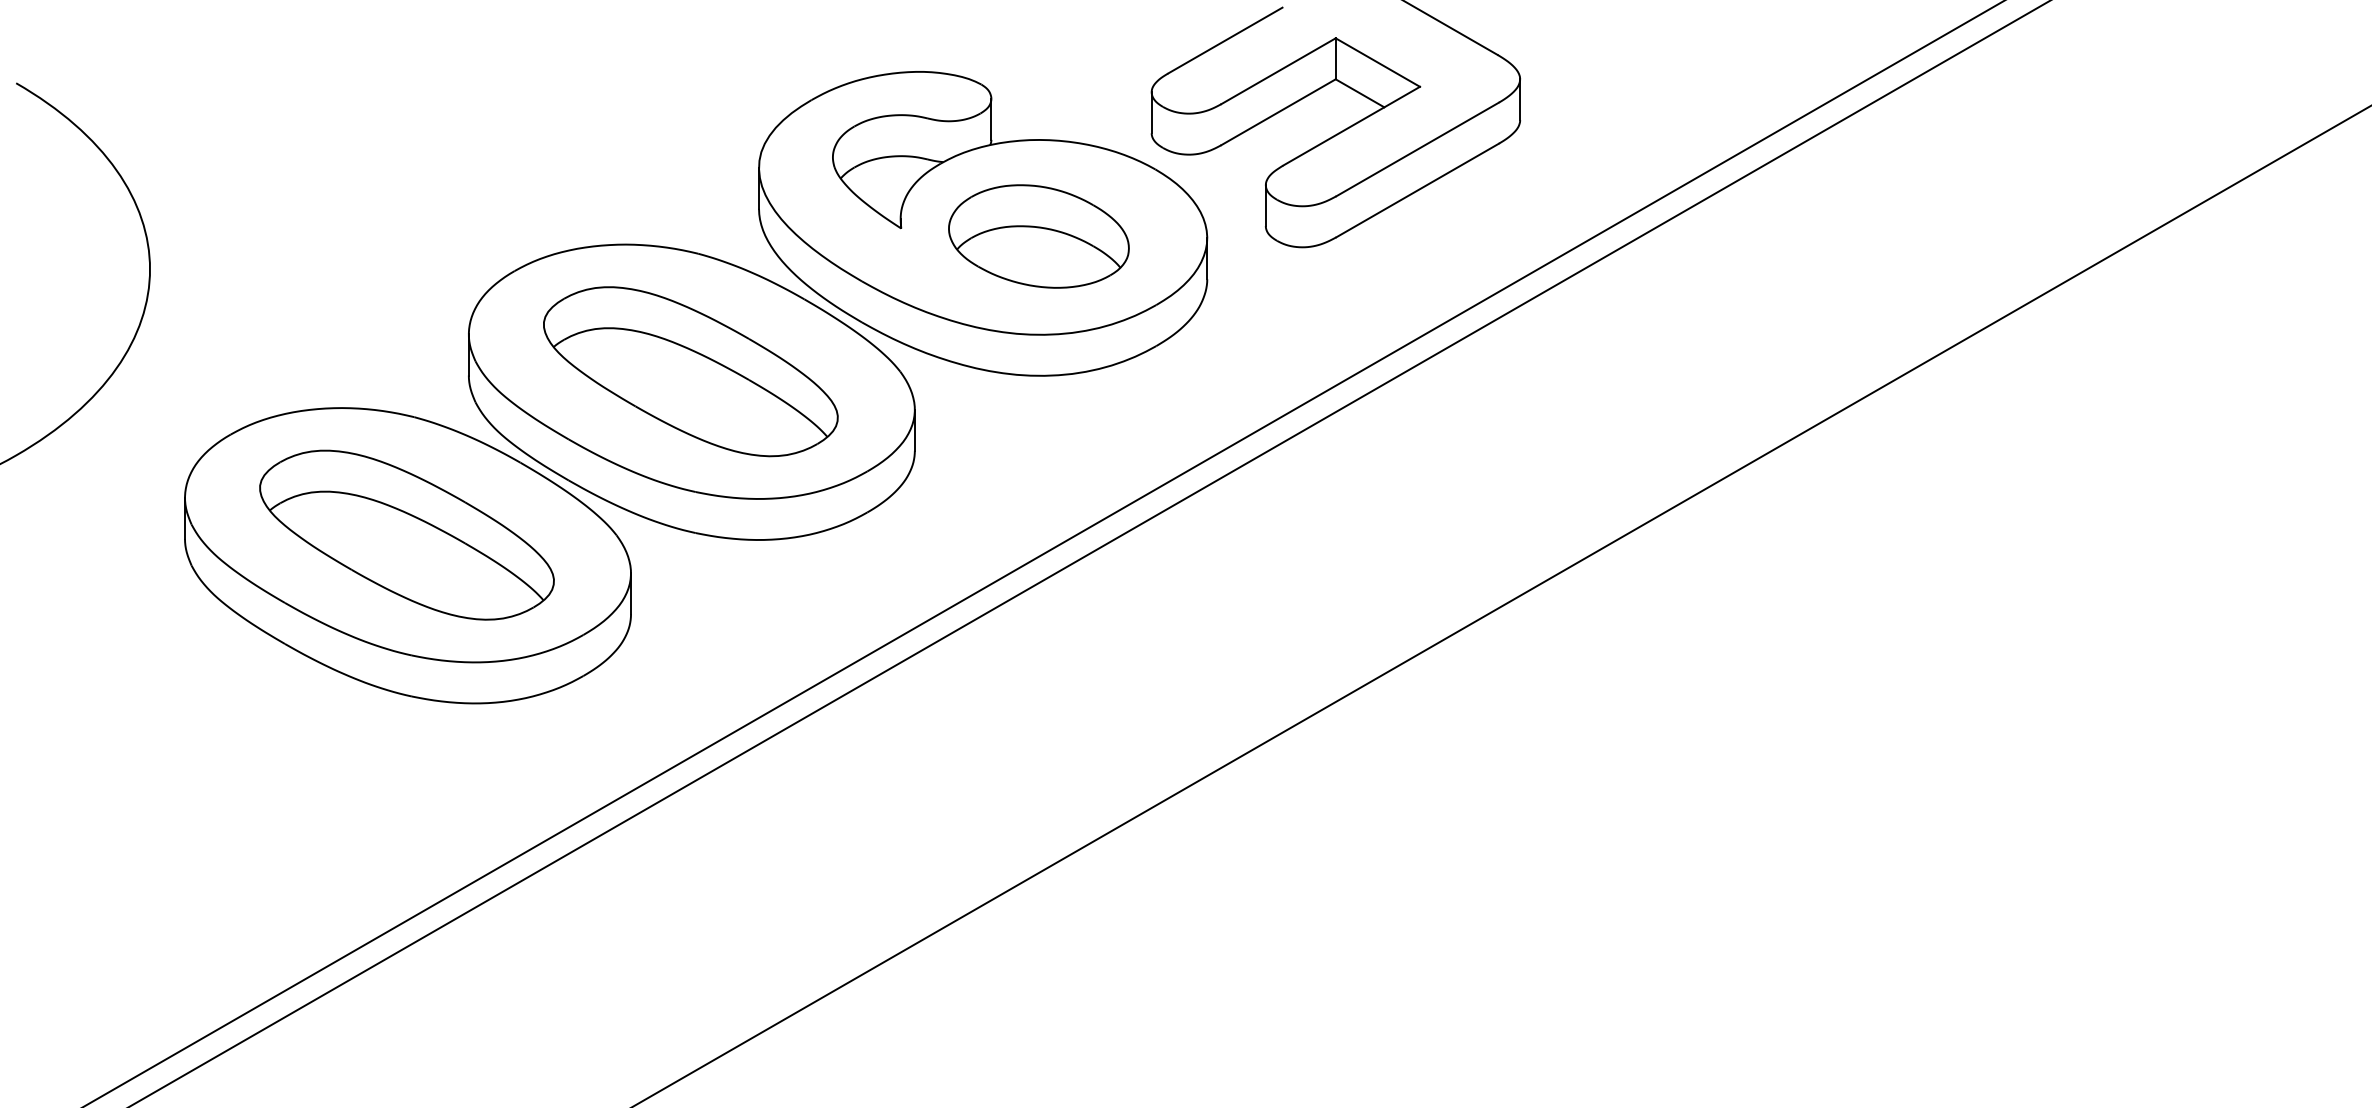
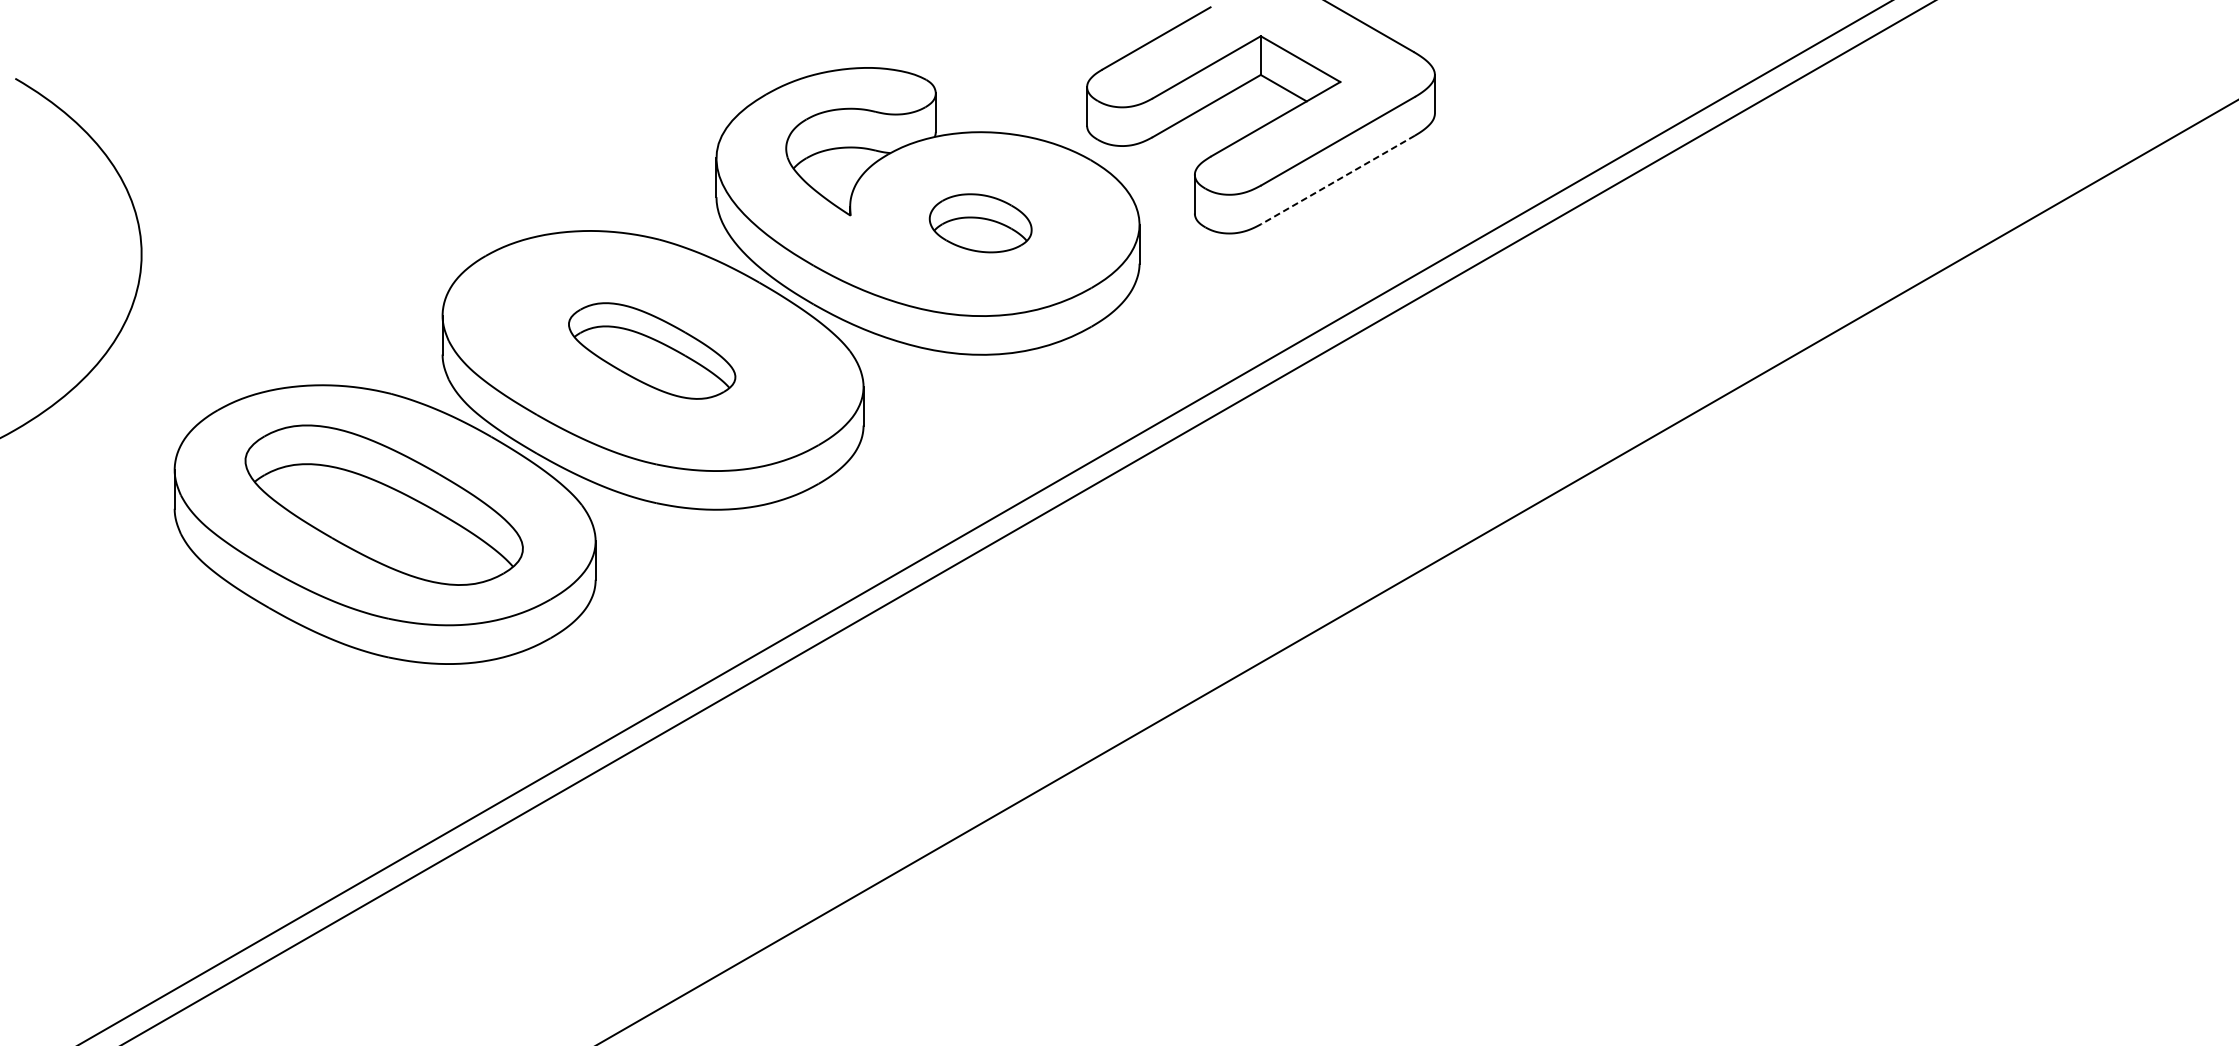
line: (1417, 190) -> (1338, 179), solid -> dashed
part: (1038, 236) -> (980, 223), size x0.6
part: (690, 371) -> (651, 350), size x0.6

